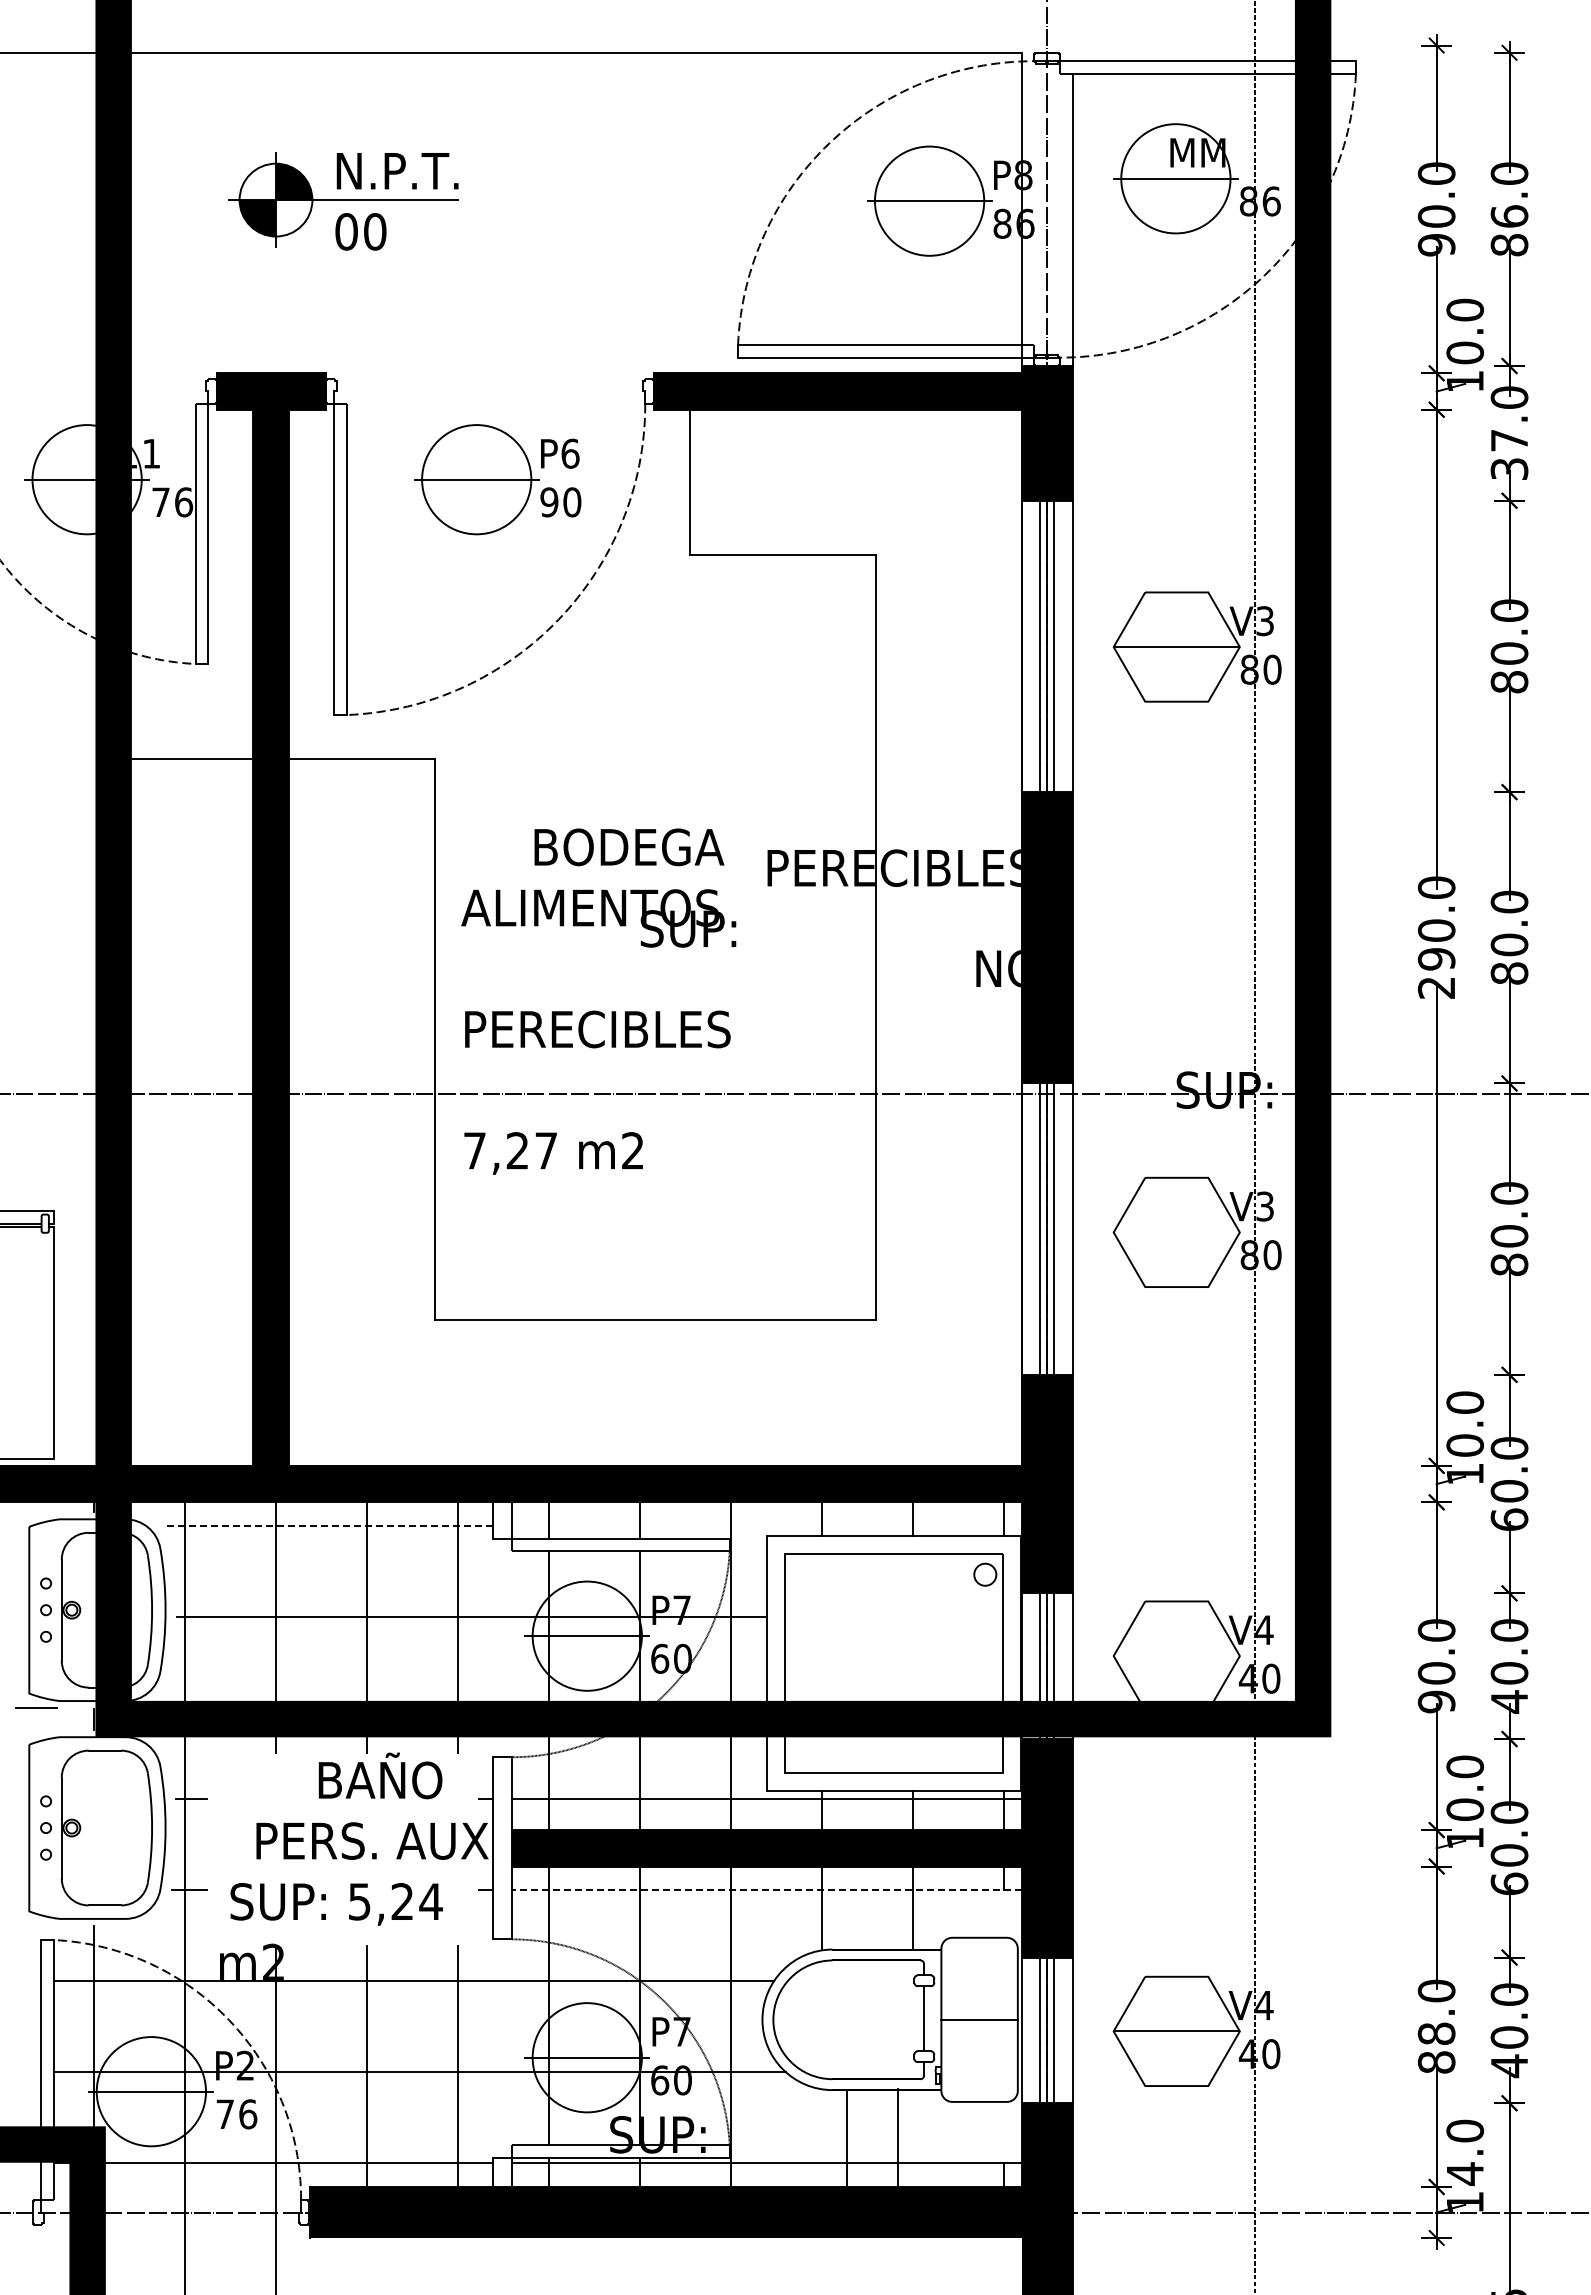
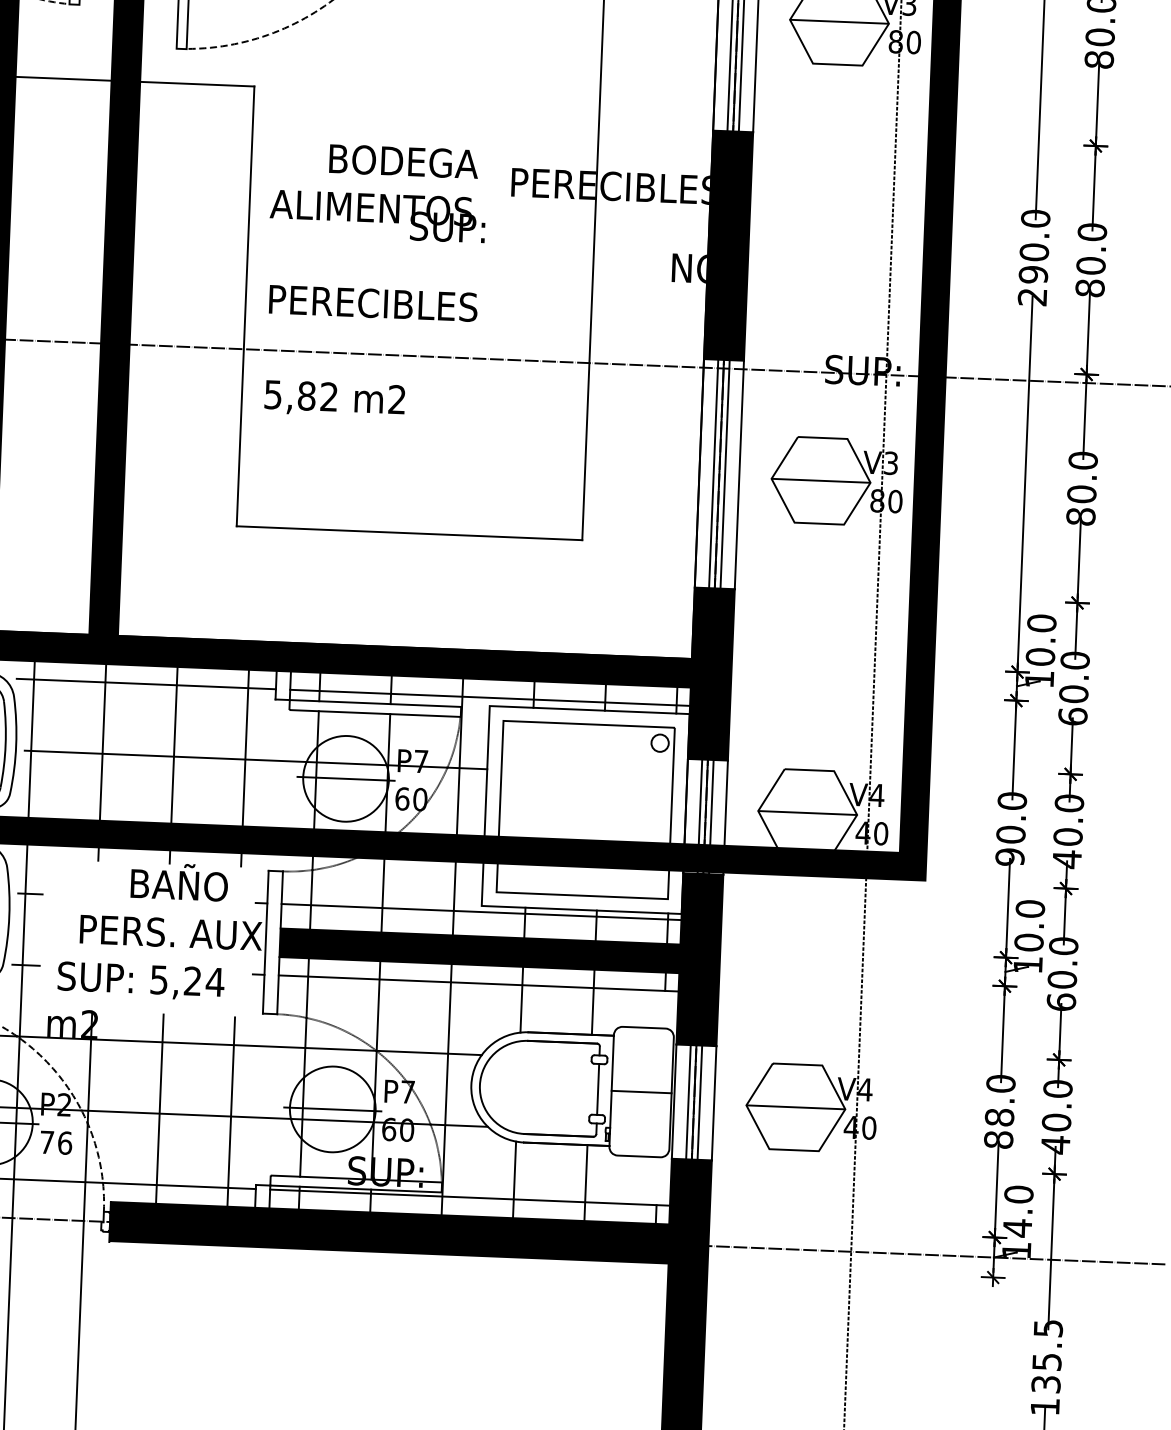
text: (510, 1150) -> (301, 395), 7,27 -> 5,82
line: (1176, 1232) -> (820, 480), added
line: (327, 1525) -> (145, 683), dashed -> solid
line: (766, 1525) -> (490, 697), added
line: (1176, 1656) -> (807, 813), added
line: (766, 1889) -> (478, 983), dashed -> solid
line: (847, 2138) -> (586, 1183), moved
line: (898, 2138) -> (514, 1180), moved

